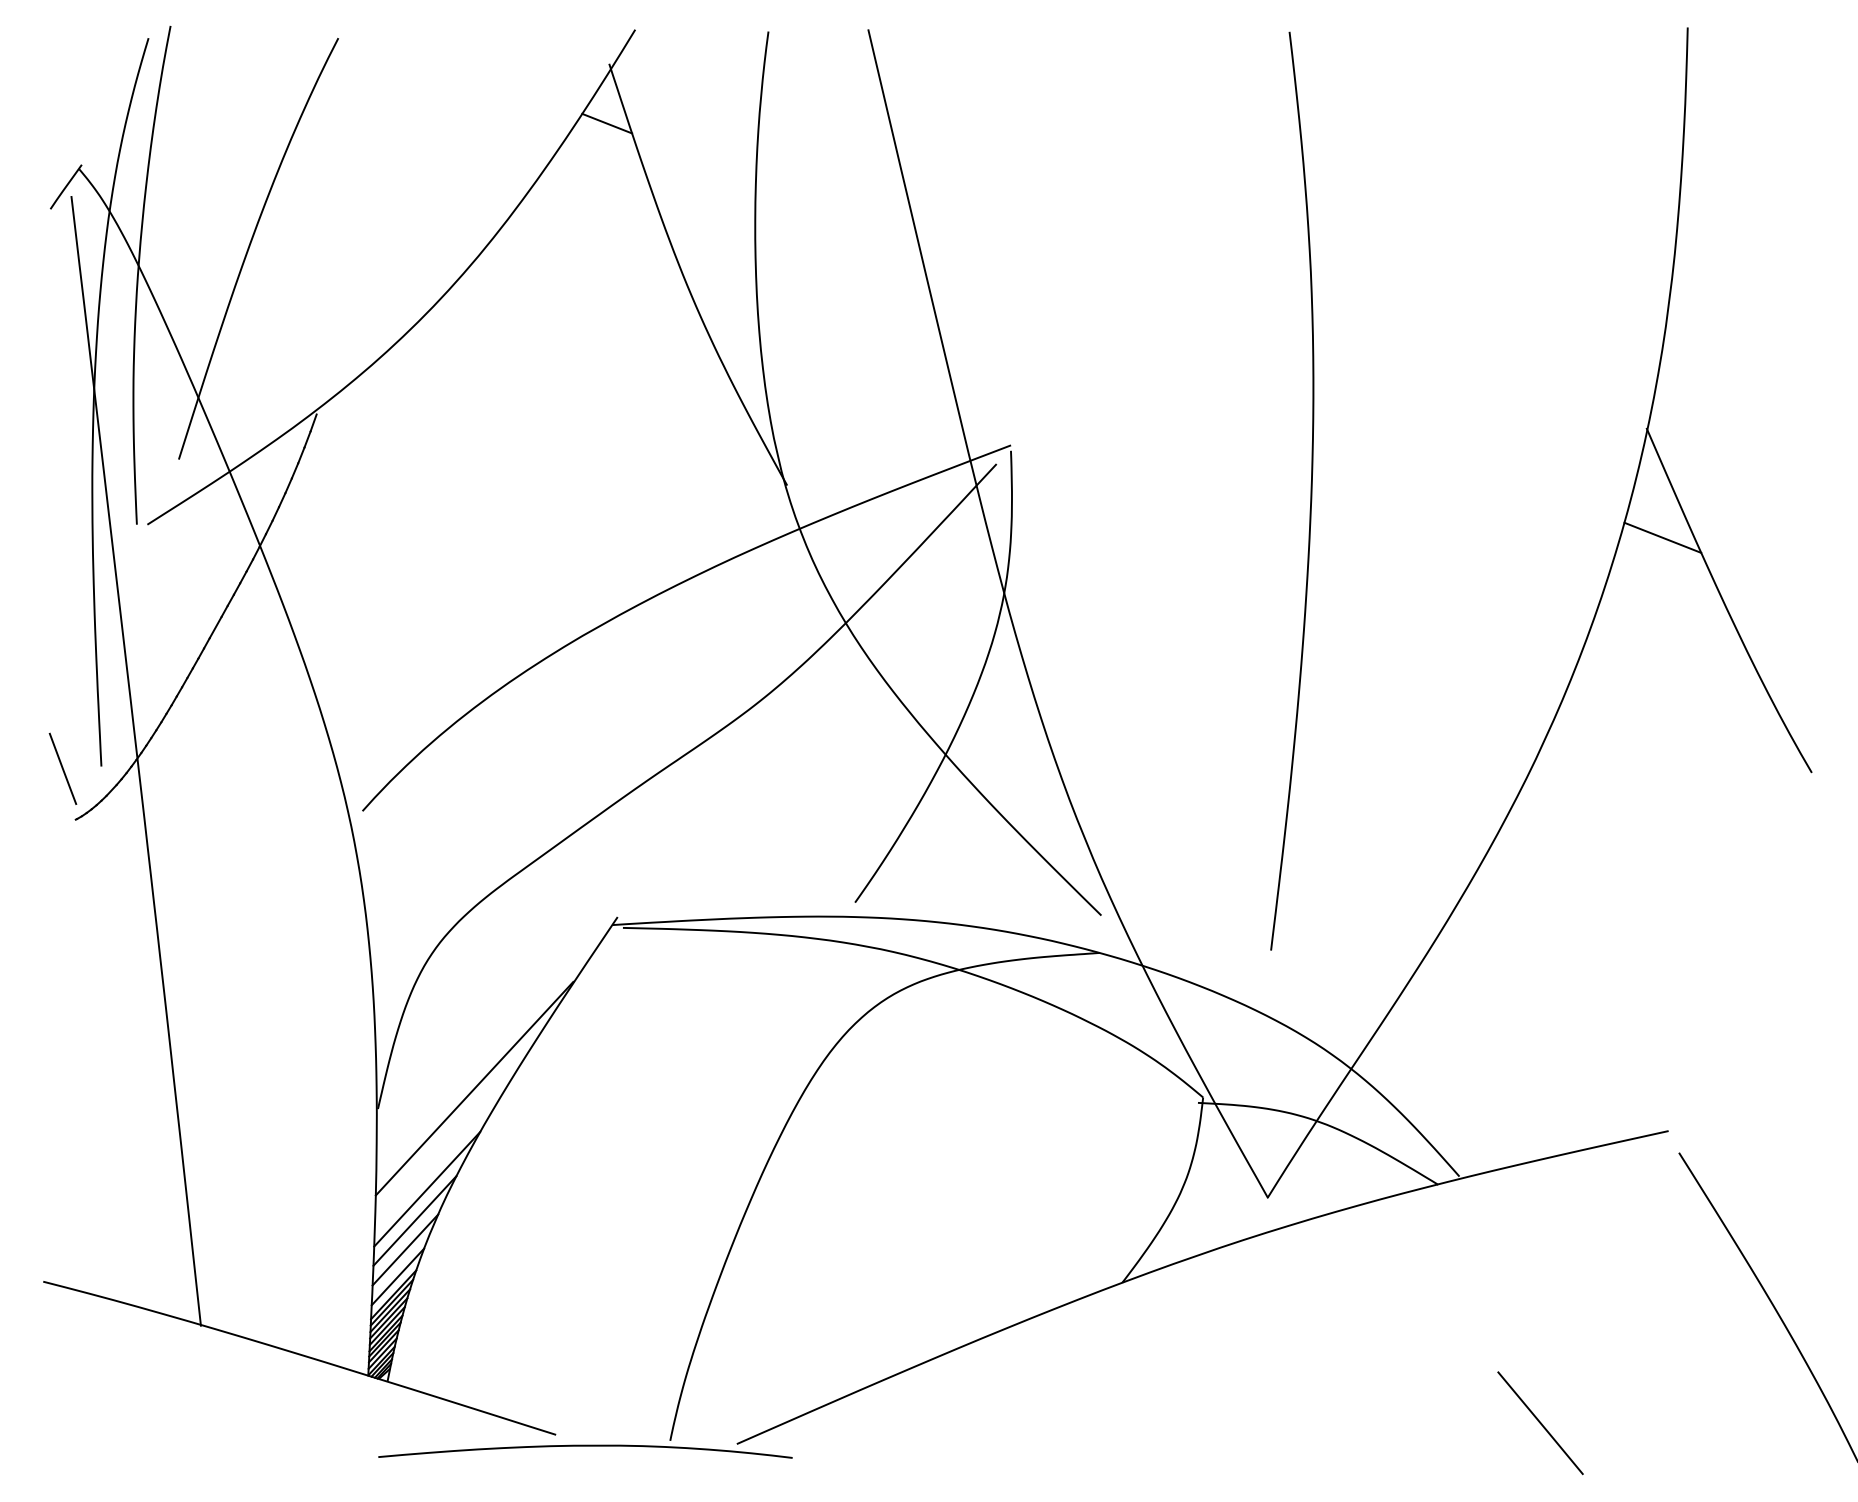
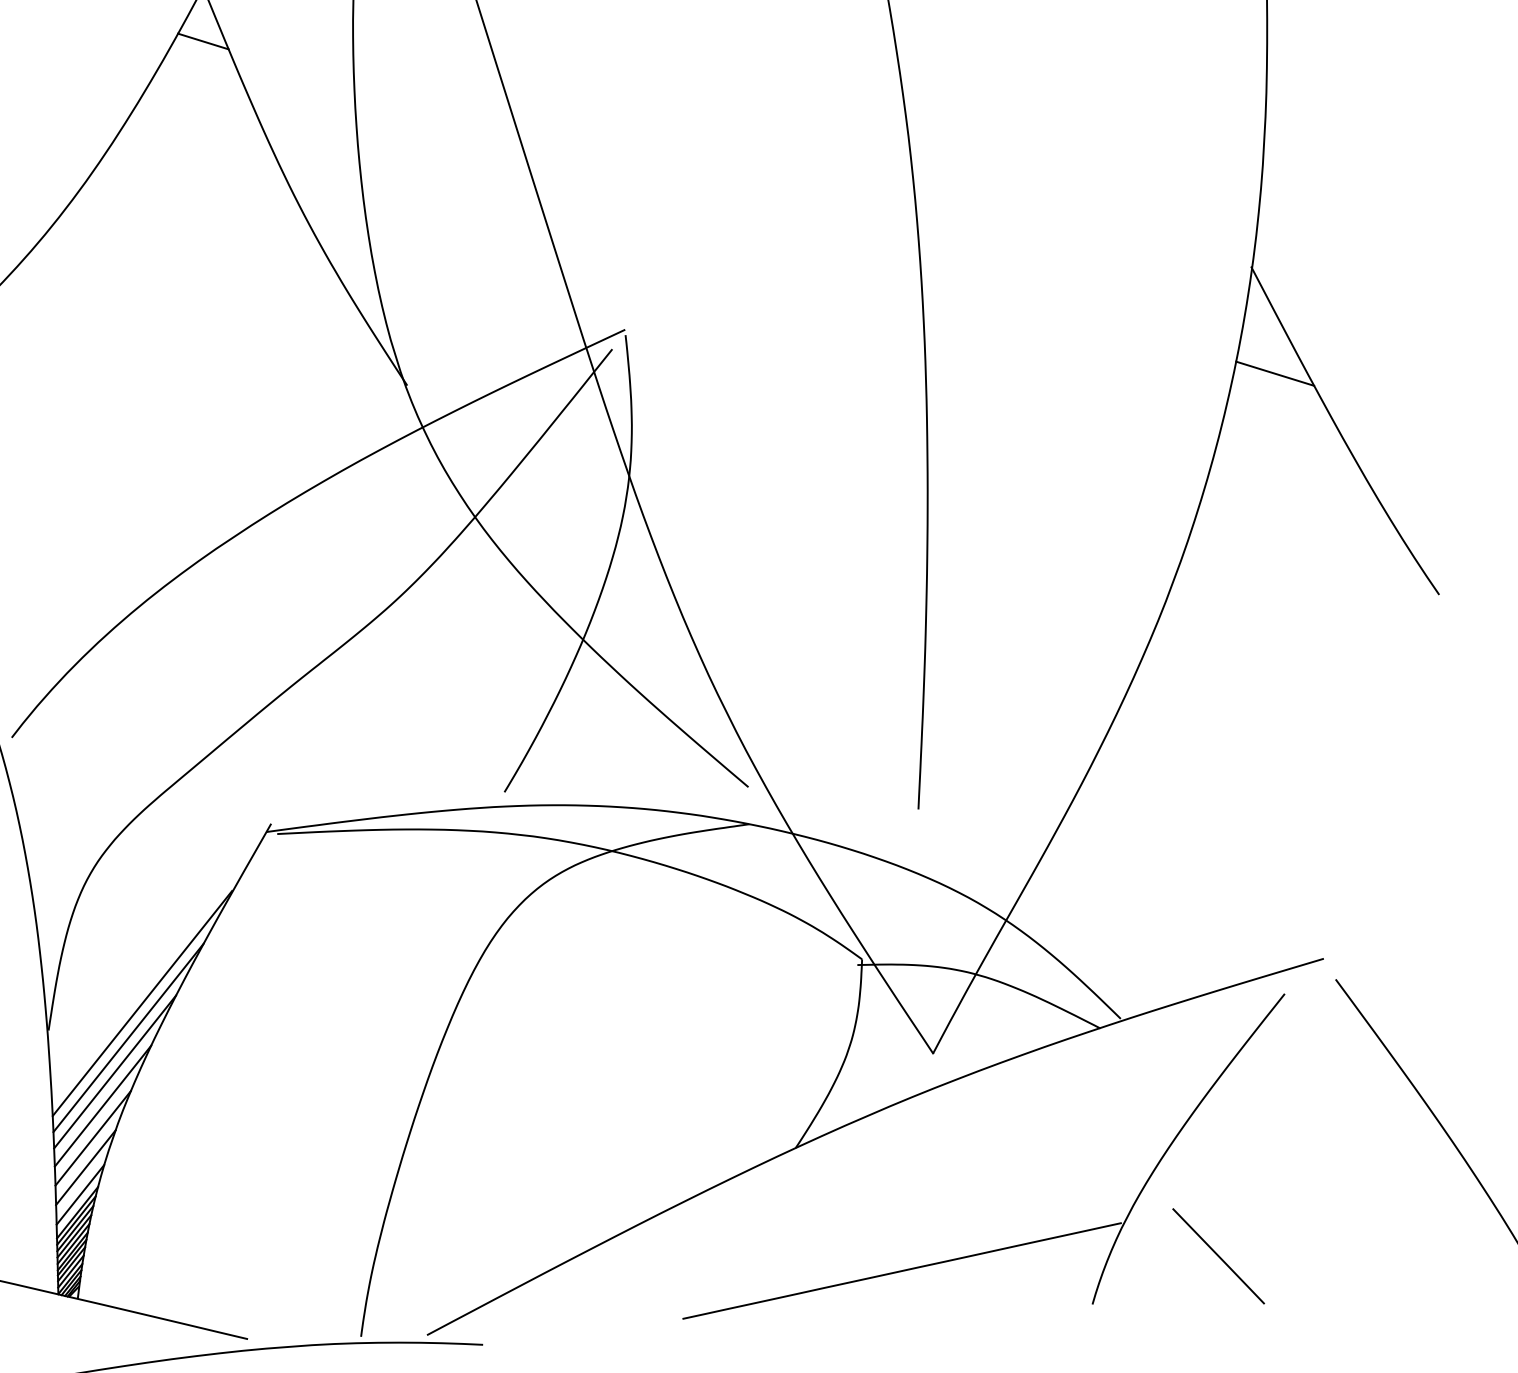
line: (457, 1122) -> (128, 1038), added
line: (441, 1155) -> (114, 1071), added
part: (1323, 1398) -> (1002, 1247), added

